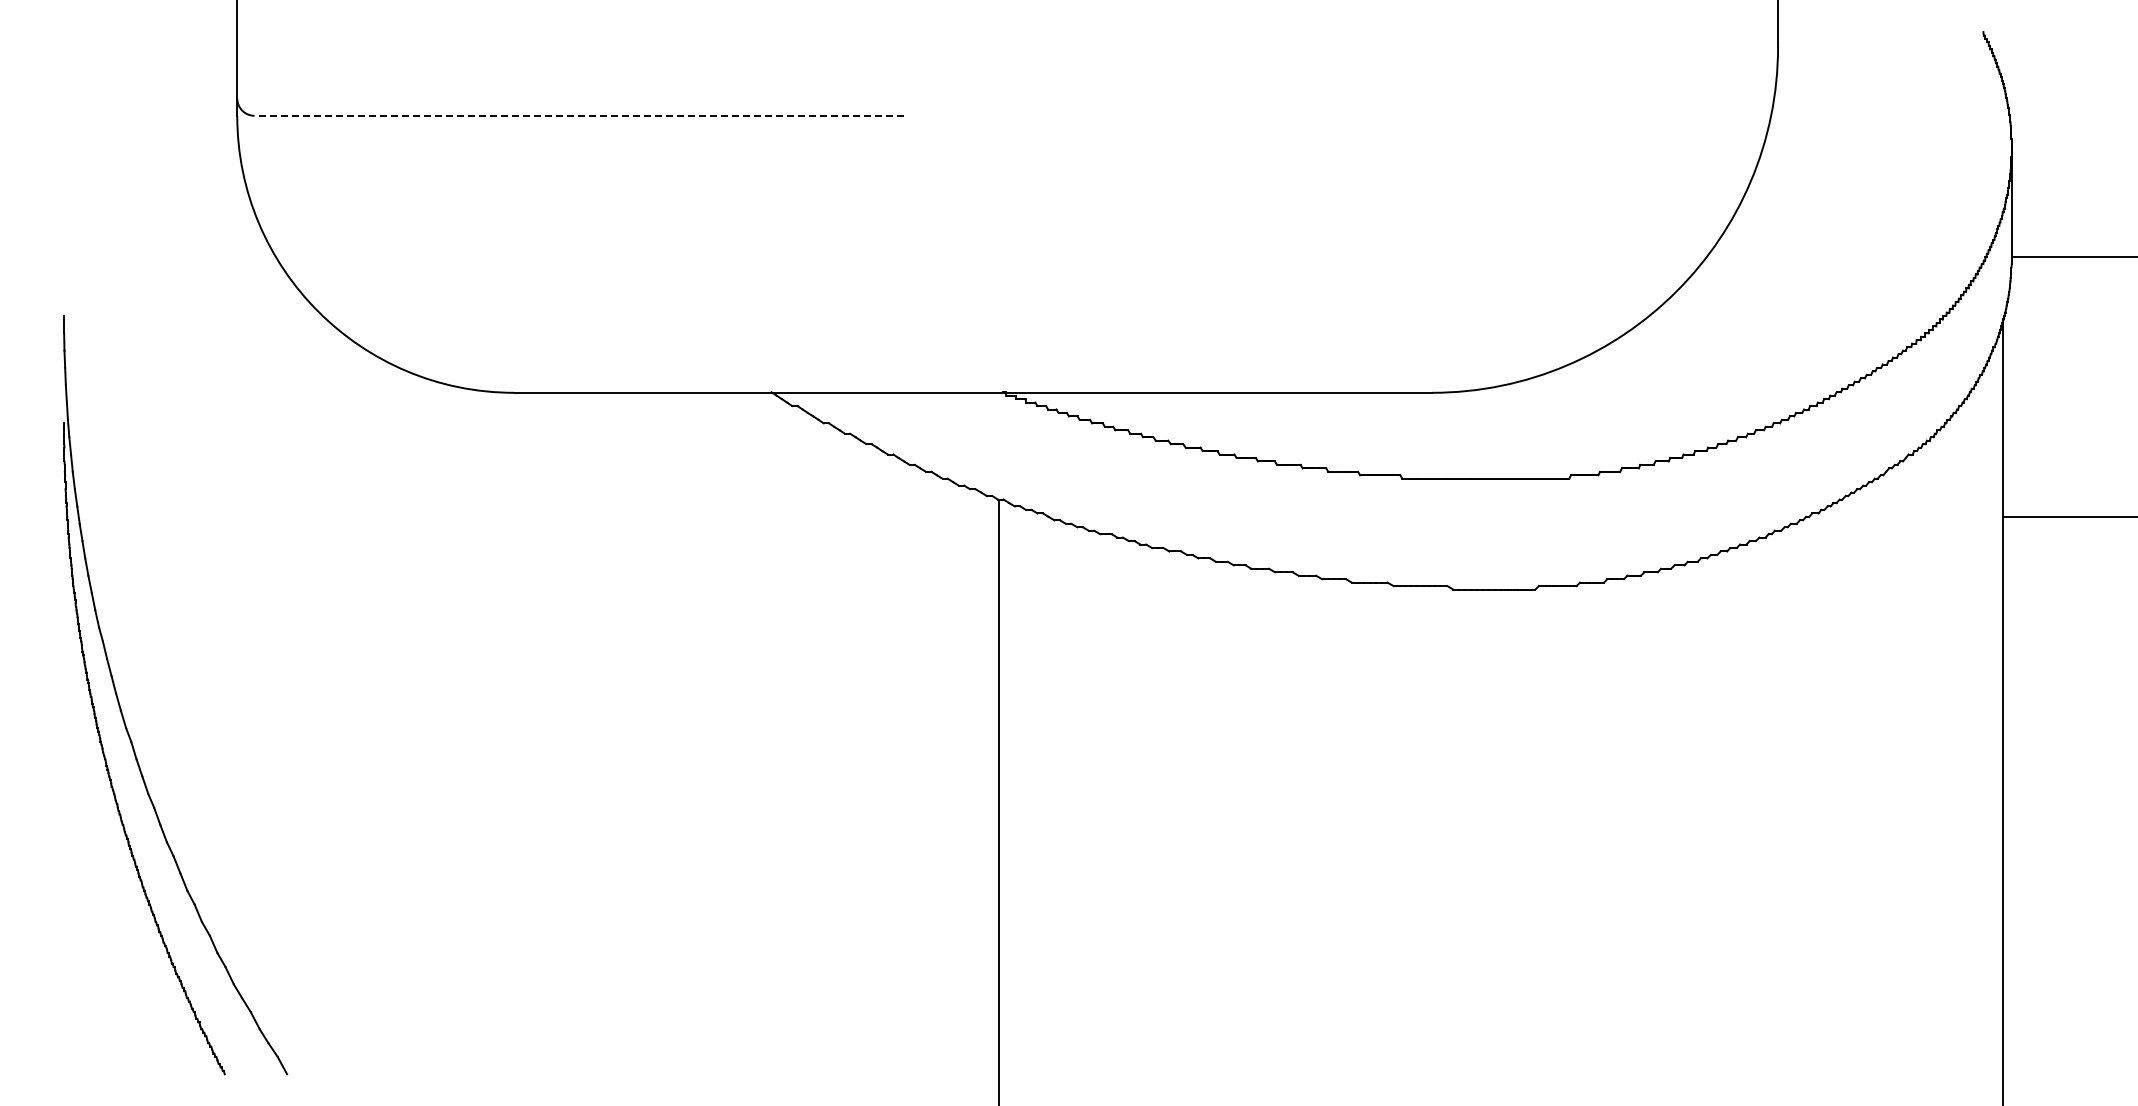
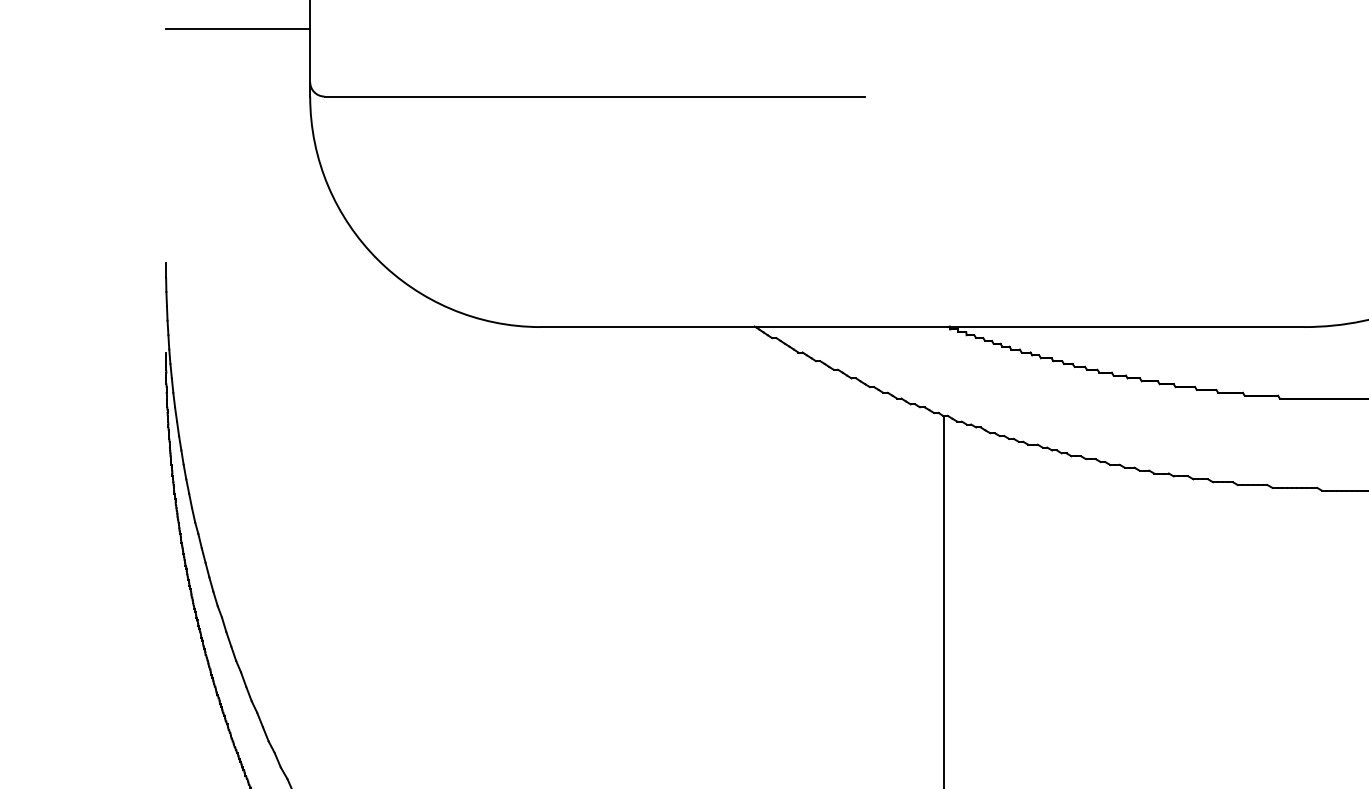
line: (150, 34) -> (237, 28), added
line: (579, 115) -> (595, 96), dashed -> solid

